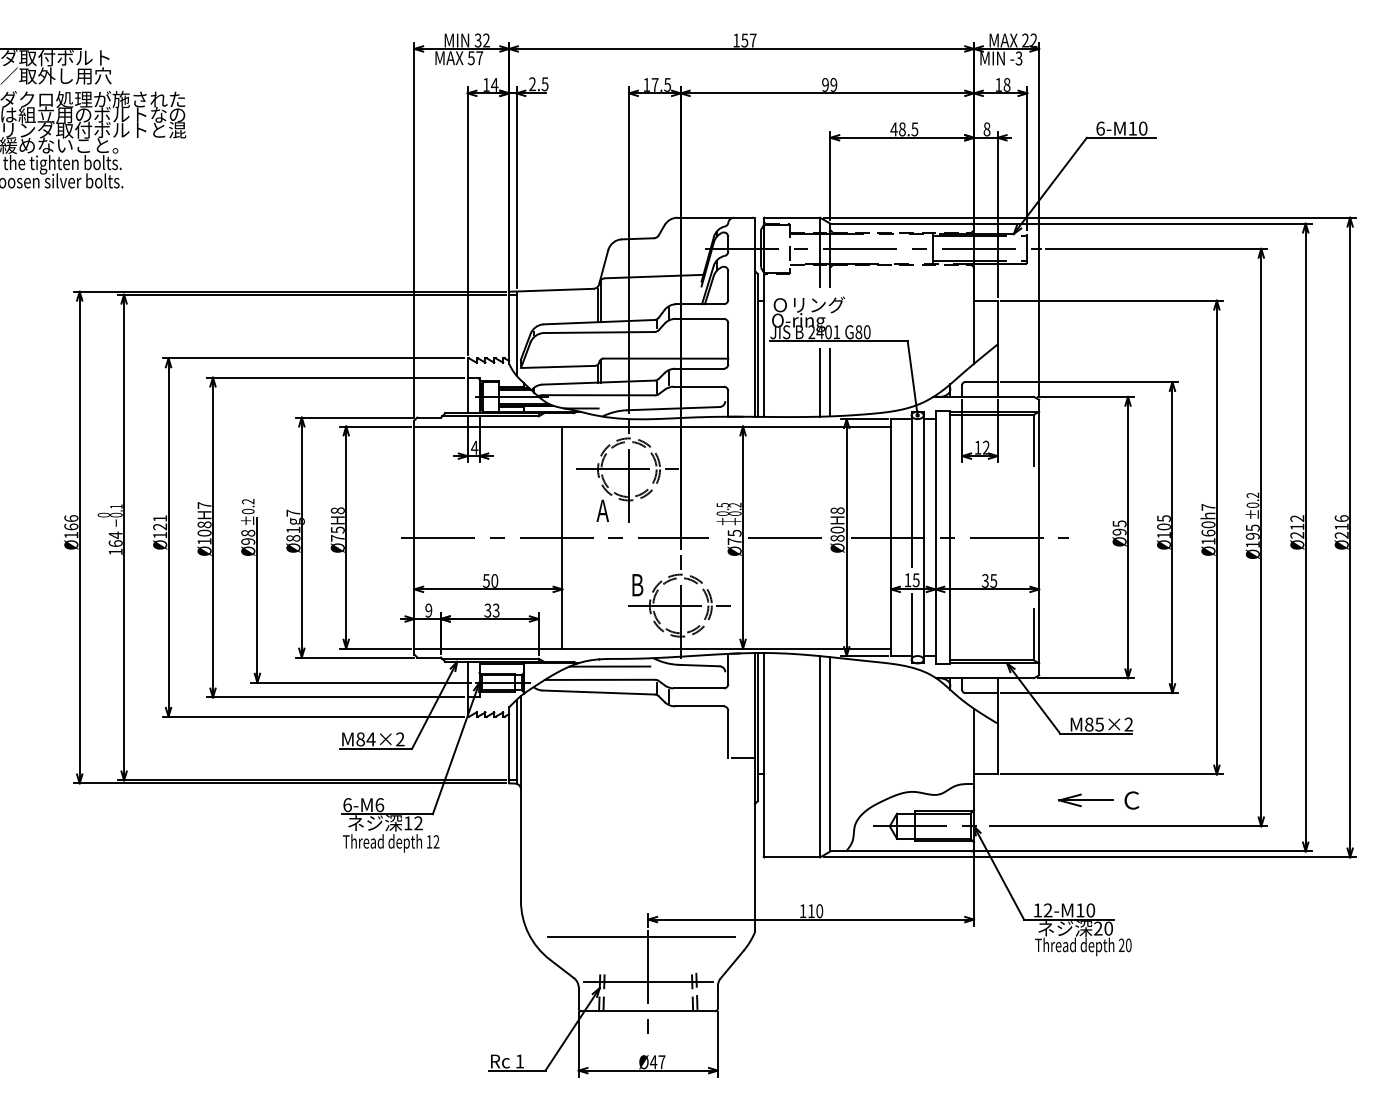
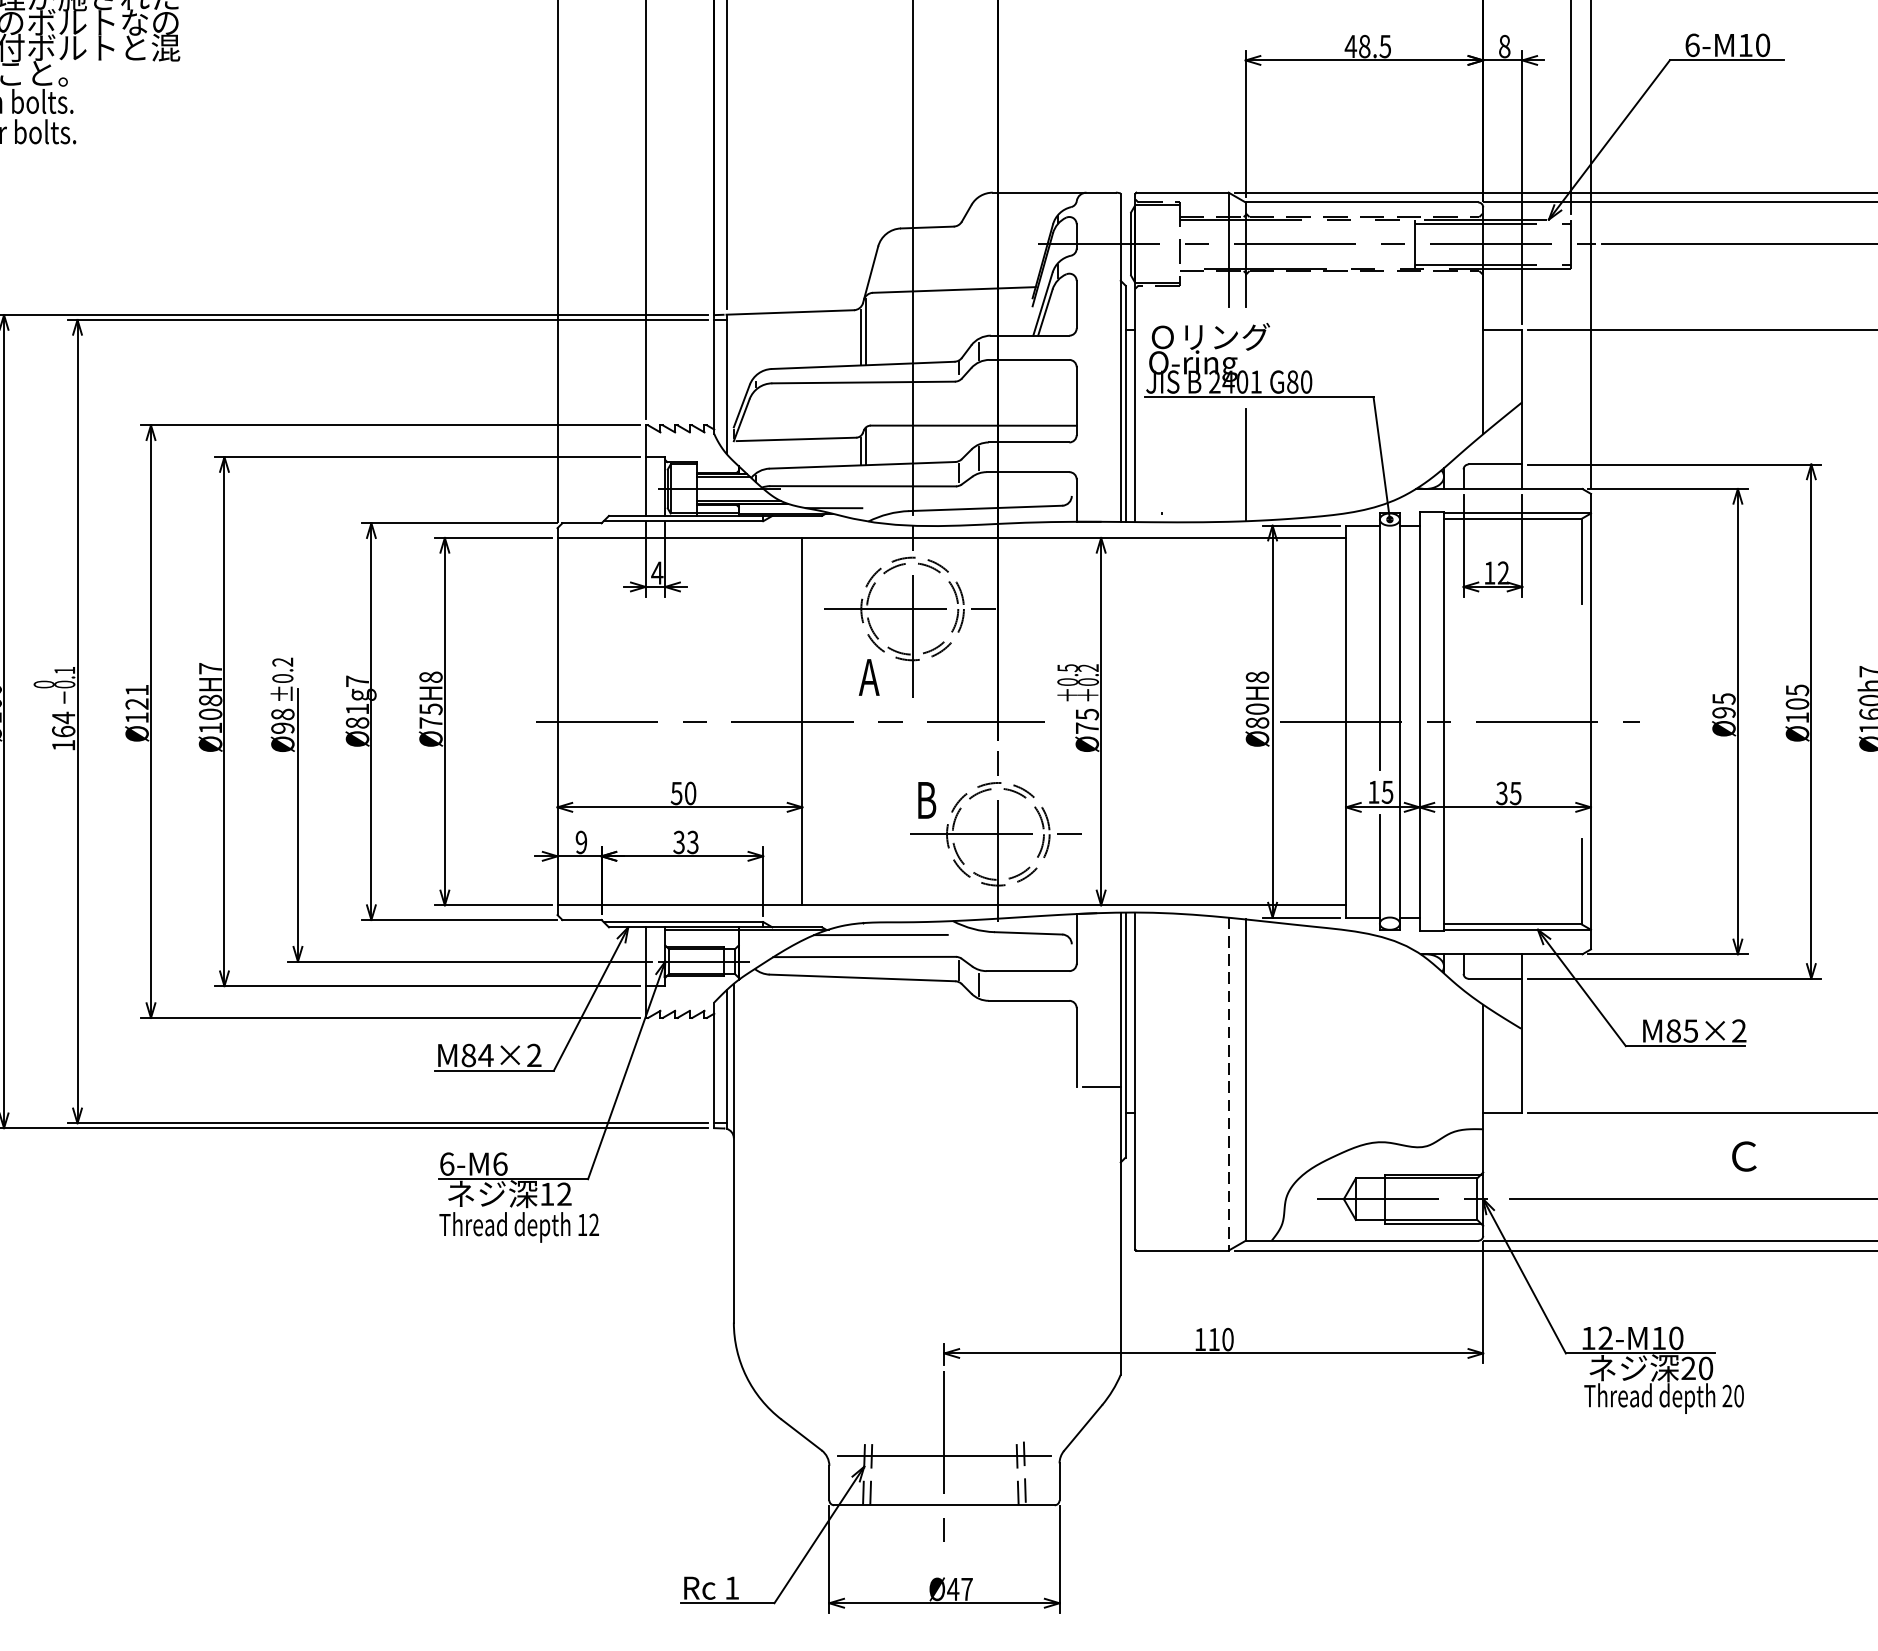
line: (820, 382) -> (1229, 465), removed
line: (785, 537) -> (1171, 721), removed
line: (820, 756) -> (1229, 1083), solid -> dashed
part: (1085, 800) -> (1667, 1156), removed
line: (641, 937) -> (933, 1383), removed

